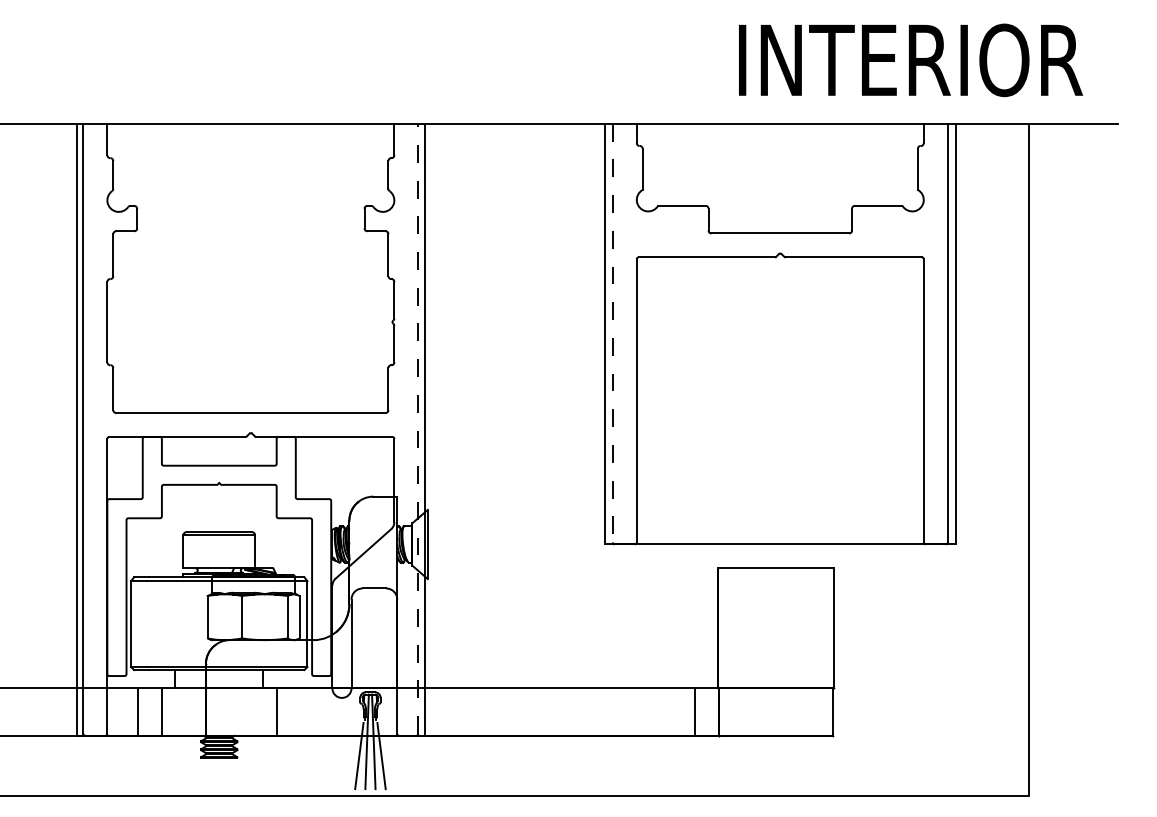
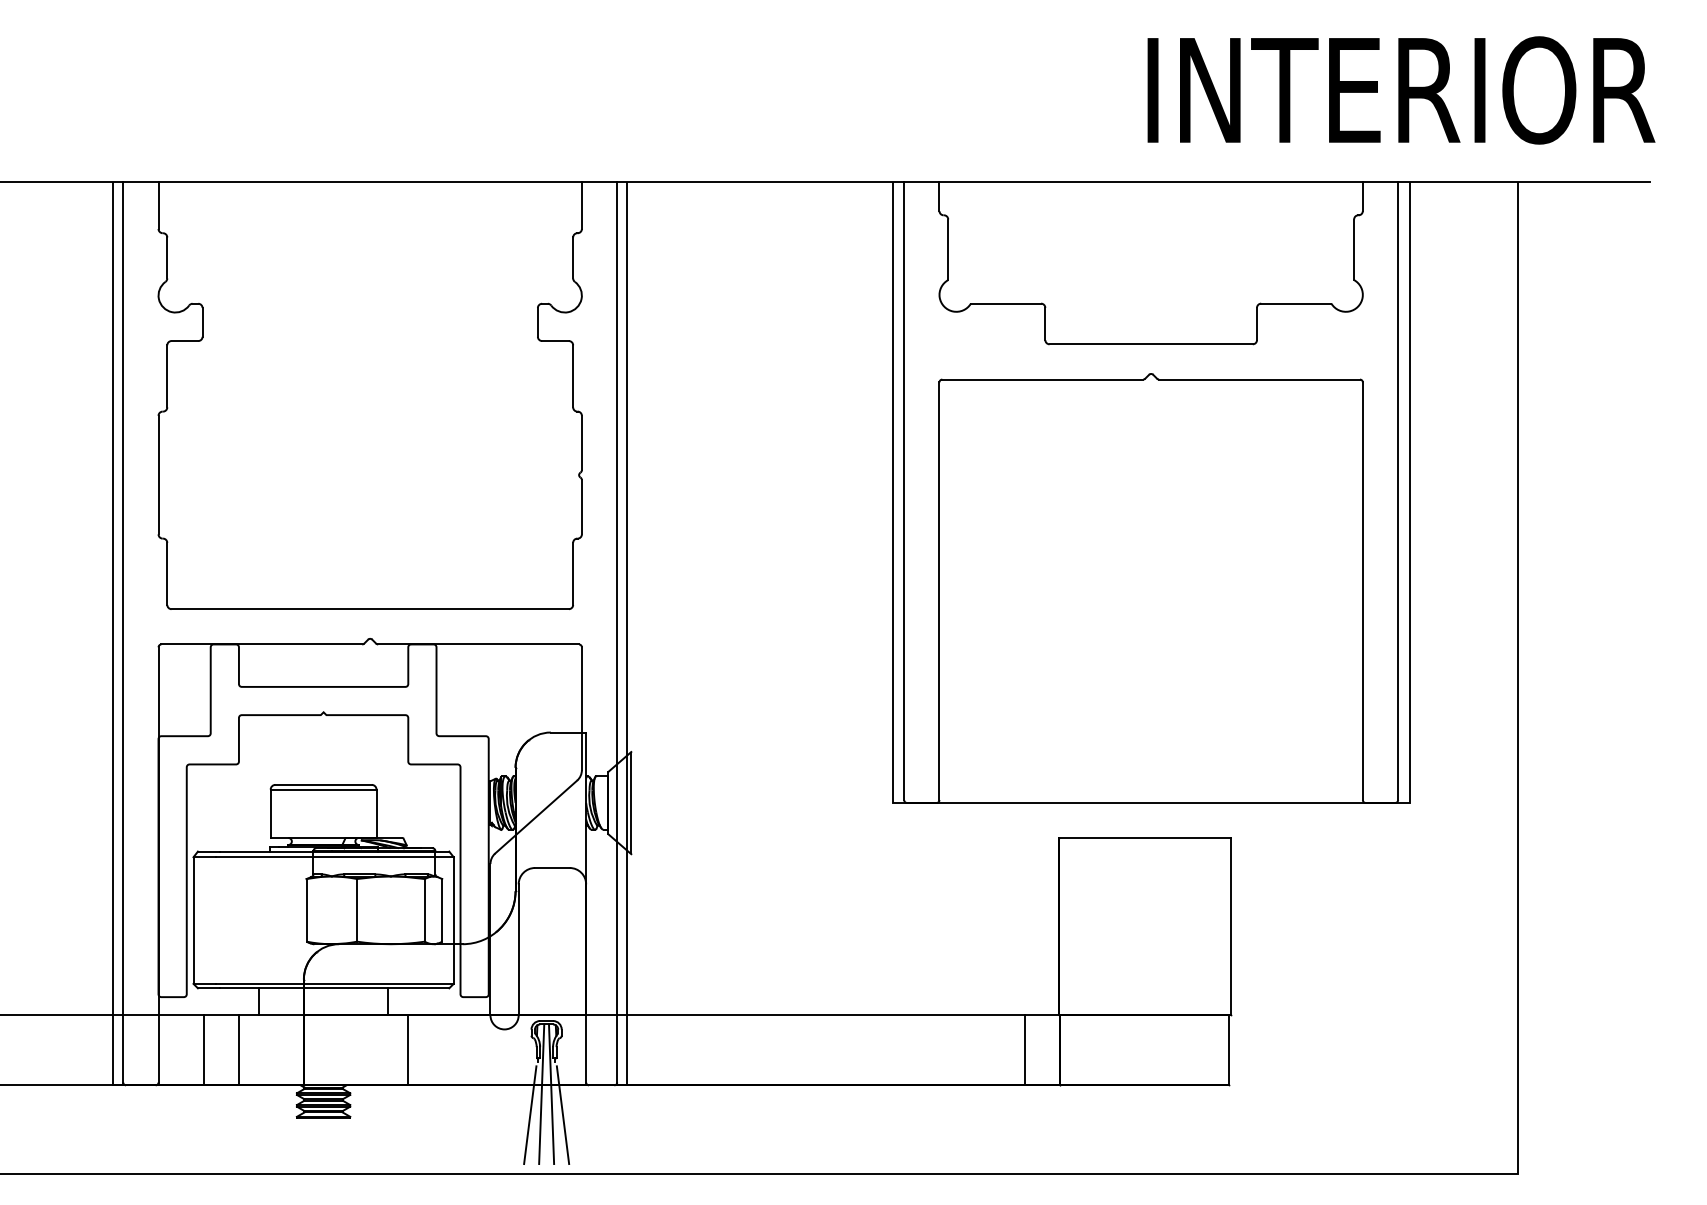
text: (910, 60) -> (1400, 90), moved
line: (612, 333) -> (903, 491), dashed -> solid
line: (418, 428) -> (617, 632), dashed -> solid

